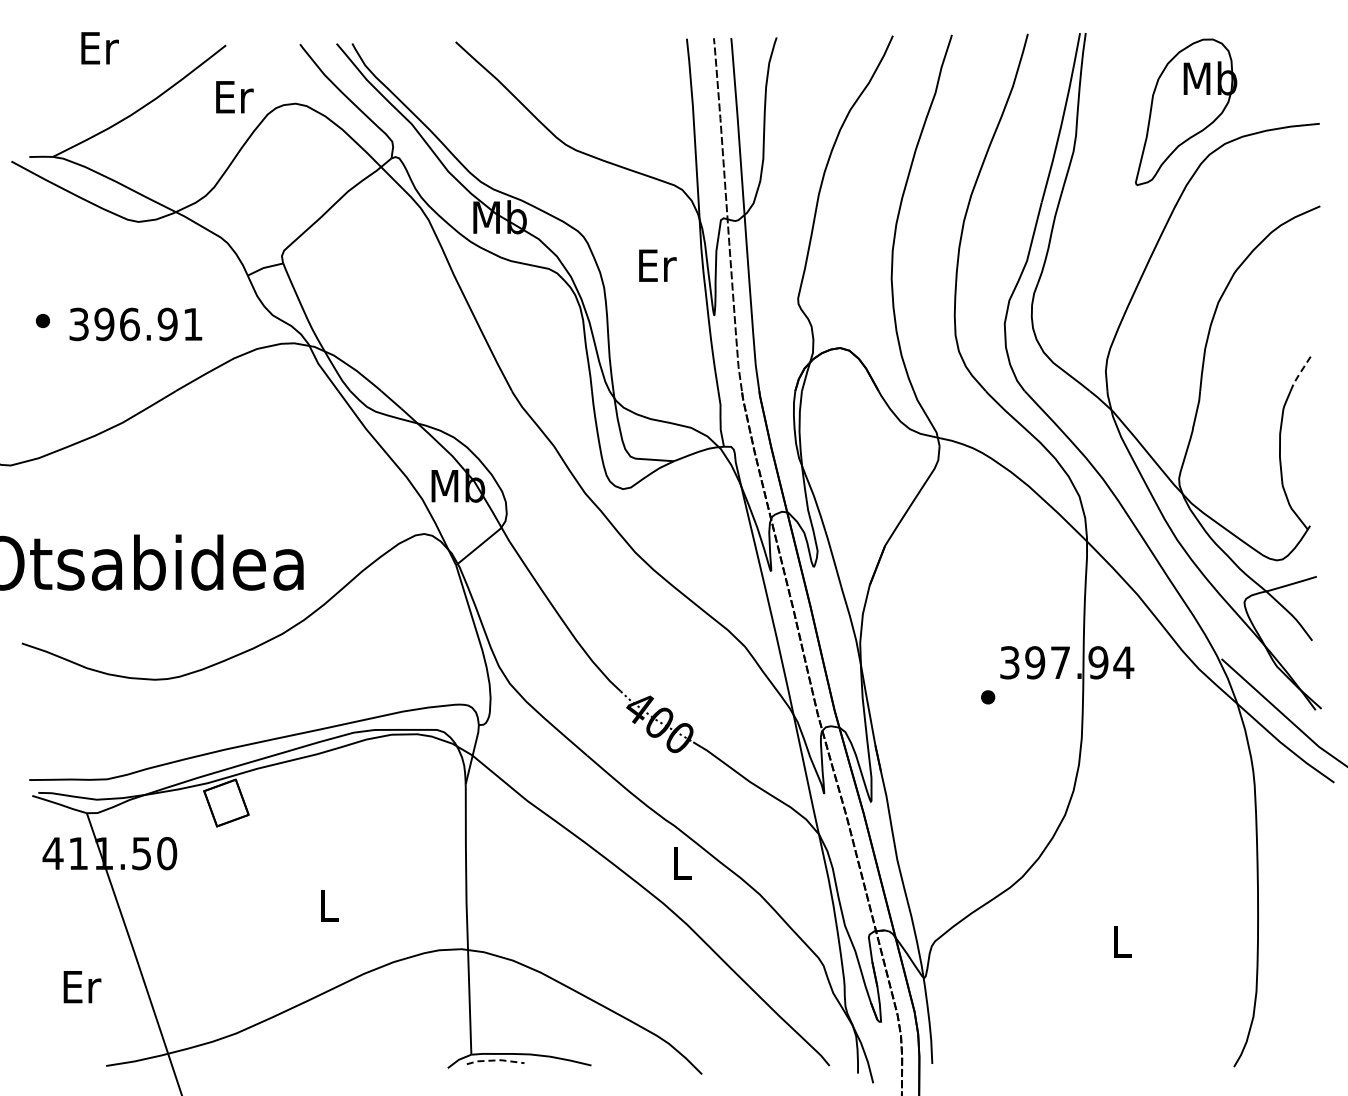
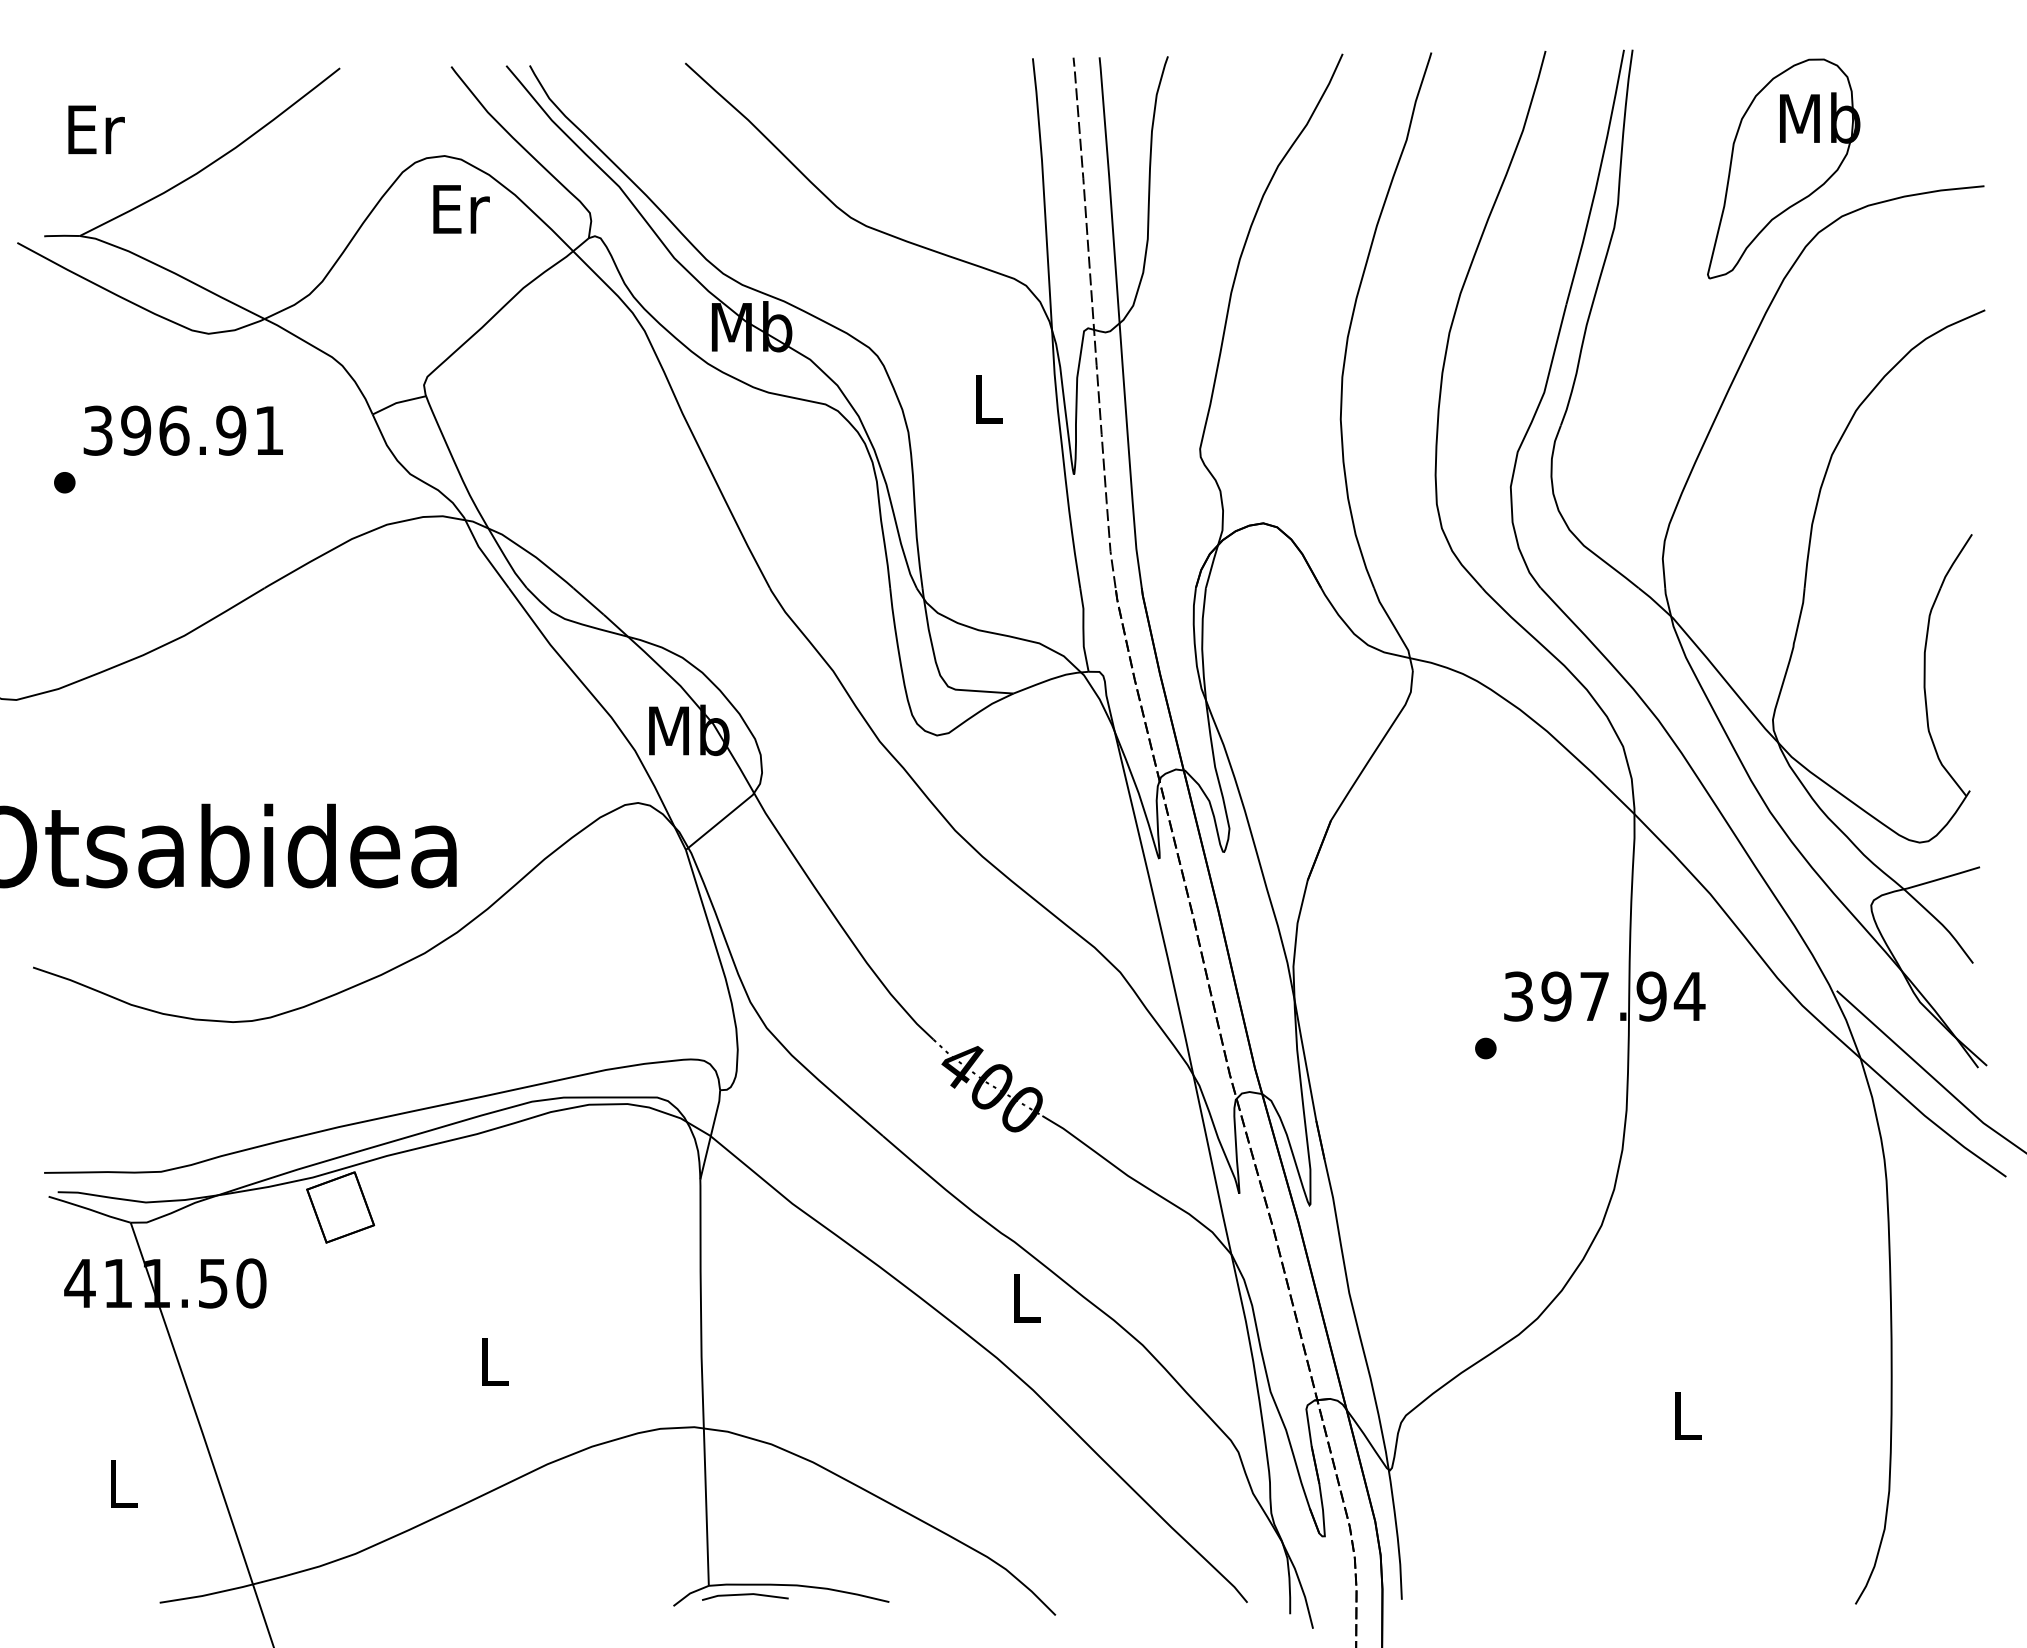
text: (99, 48) -> (95, 130), moved
text: (234, 97) -> (460, 209), moved
text: (657, 265) -> (988, 399), Er -> L
text: (135, 324) -> (182, 430), moved
line: (1299, 374) -> (1953, 563), dashed -> solid
text: (82, 987) -> (124, 1484), Er -> L
line: (496, 1060) -> (746, 1594), dashed -> solid

